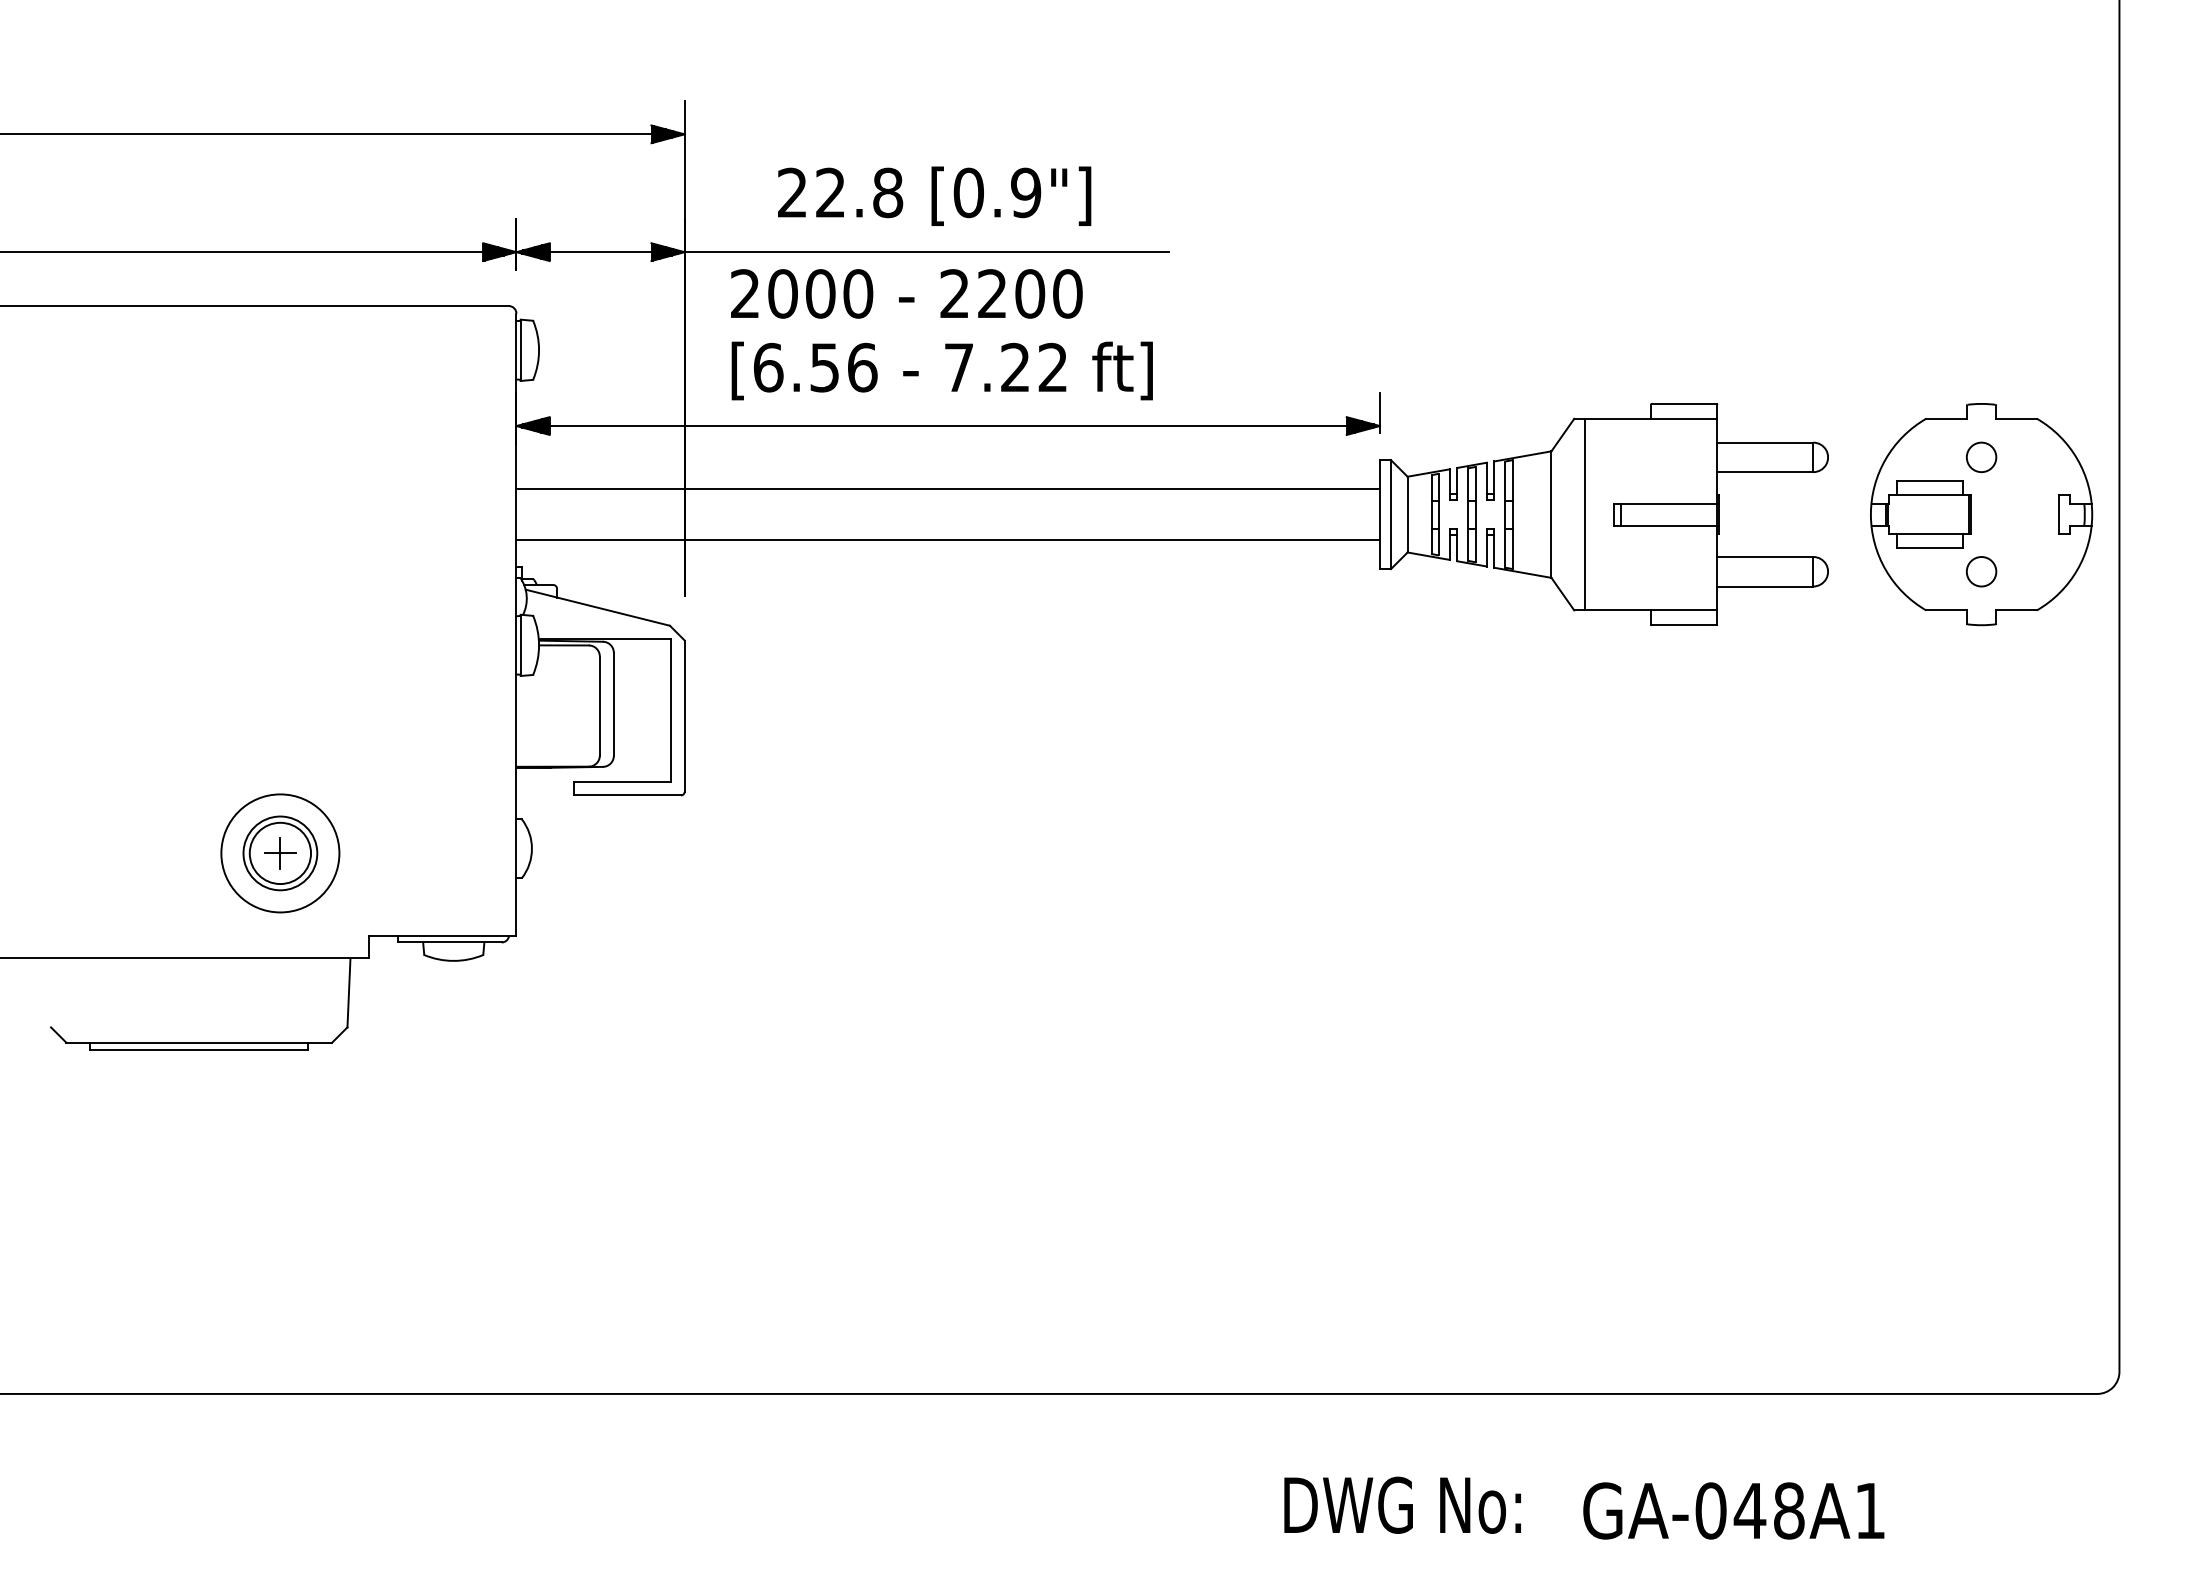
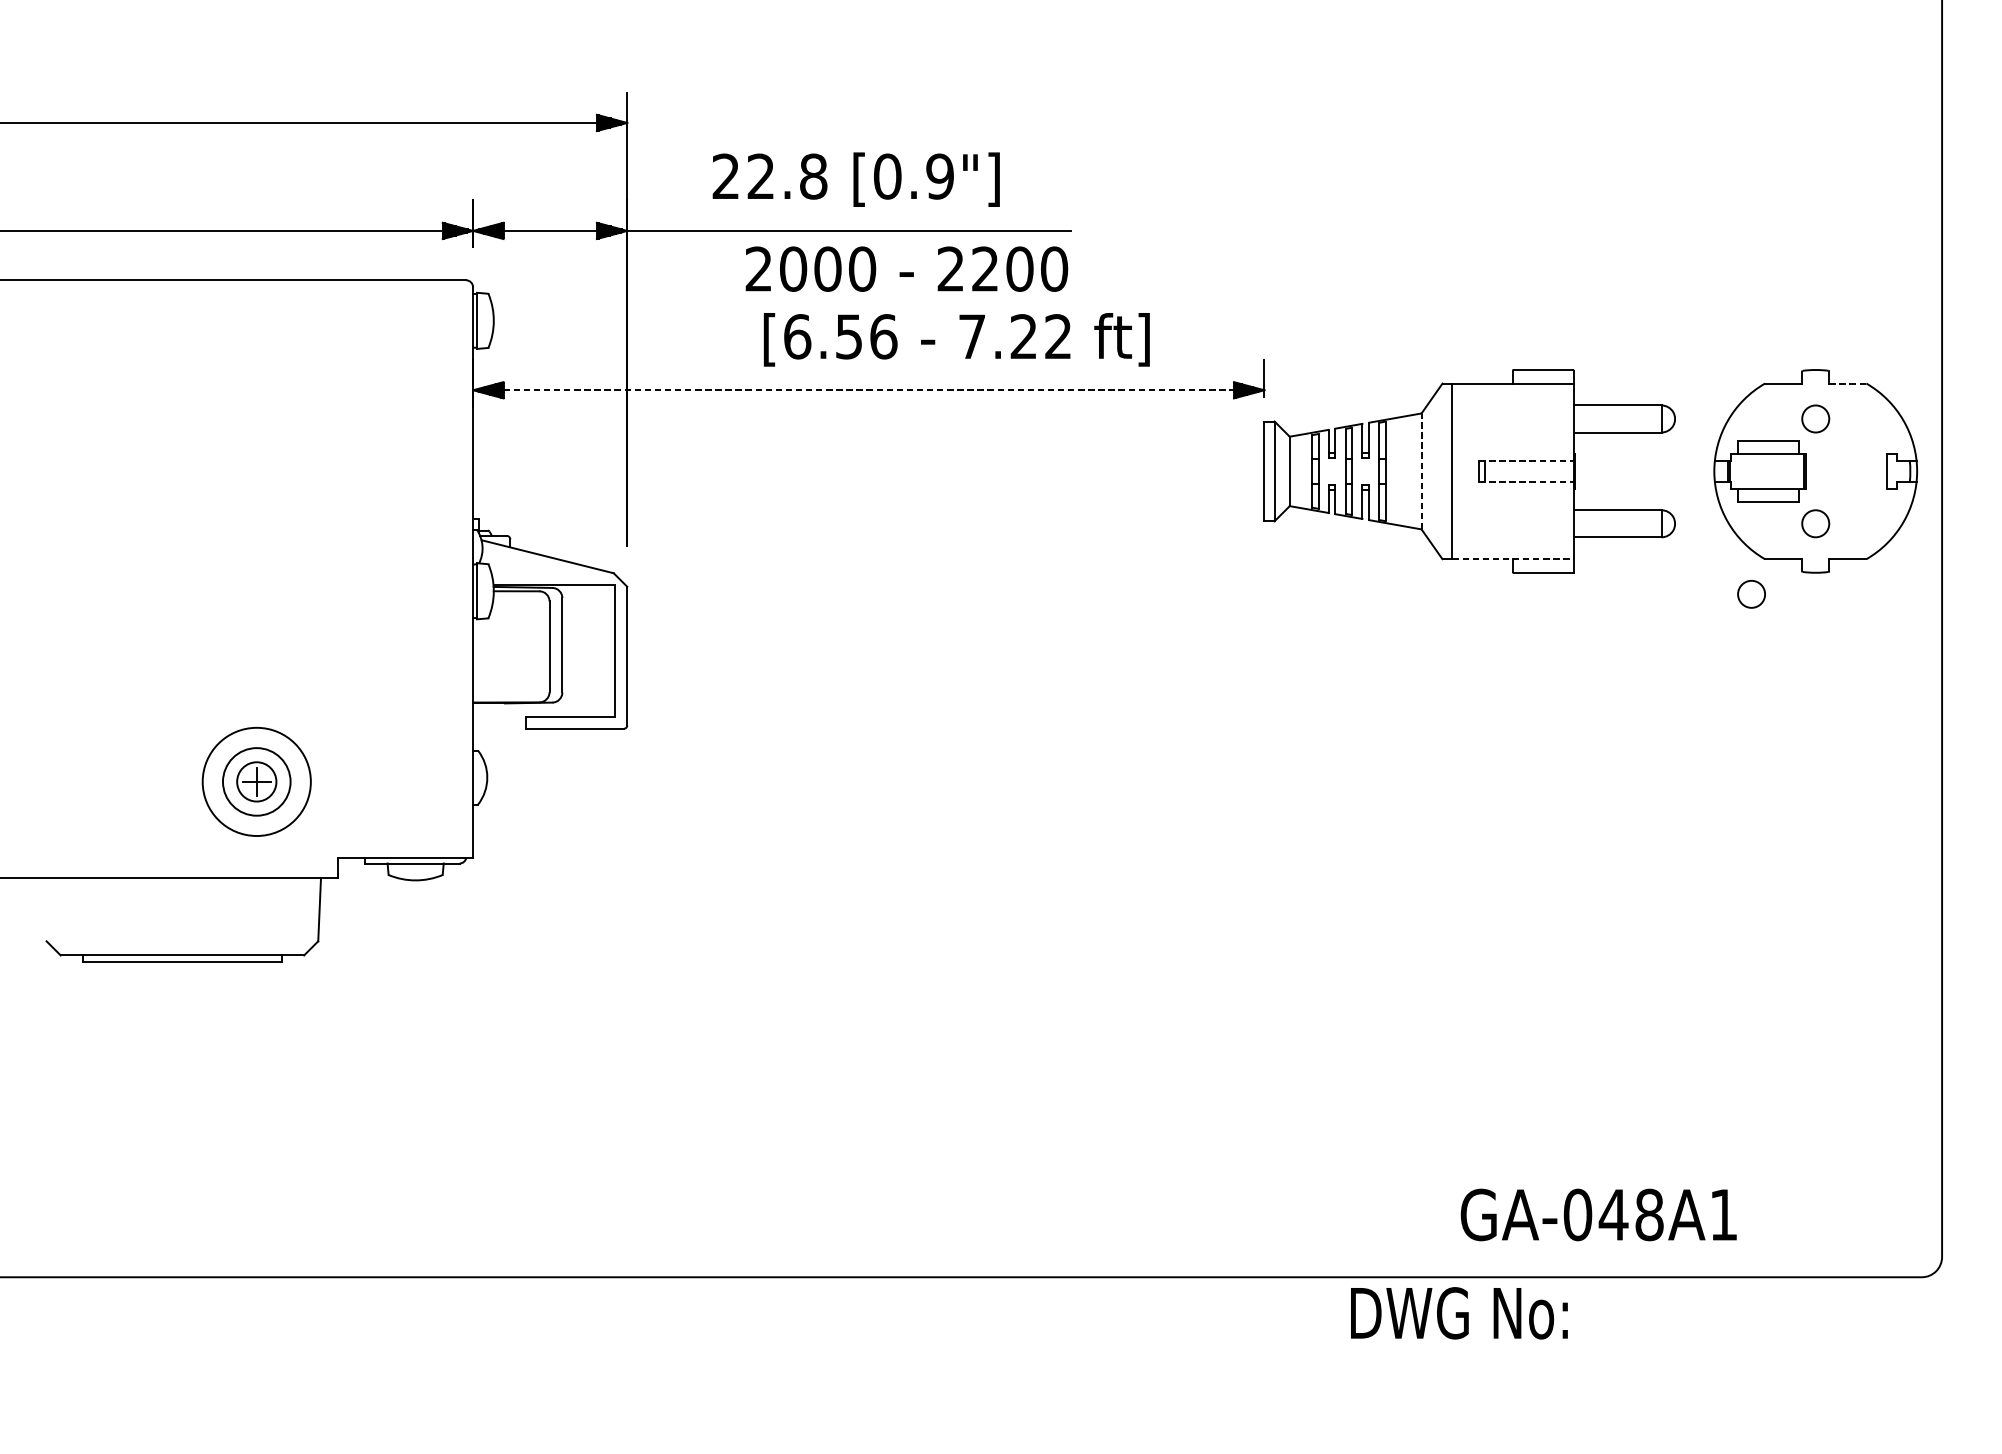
text: (906, 293) -> (906, 268), moved
text: (941, 370) -> (956, 339), moved
line: (2017, 418) -> (1848, 383), solid -> dashed
line: (948, 426) -> (869, 390), solid -> dashed
line: (947, 488) -> (868, 447), removed
line: (1666, 503) -> (1527, 461), solid -> dashed
line: (1551, 514) -> (1421, 471), solid -> dashed
line: (1666, 525) -> (1527, 481), solid -> dashed
line: (947, 540) -> (868, 495), removed
line: (1651, 610) -> (1513, 559), solid -> dashed
circle: (1911, 648) -> (1751, 594), added
circle: (280, 853) -> (256, 781), size x0.7
text: (1402, 1504) -> (1459, 1312), moved
text: (1733, 1510) -> (1598, 1214), moved

